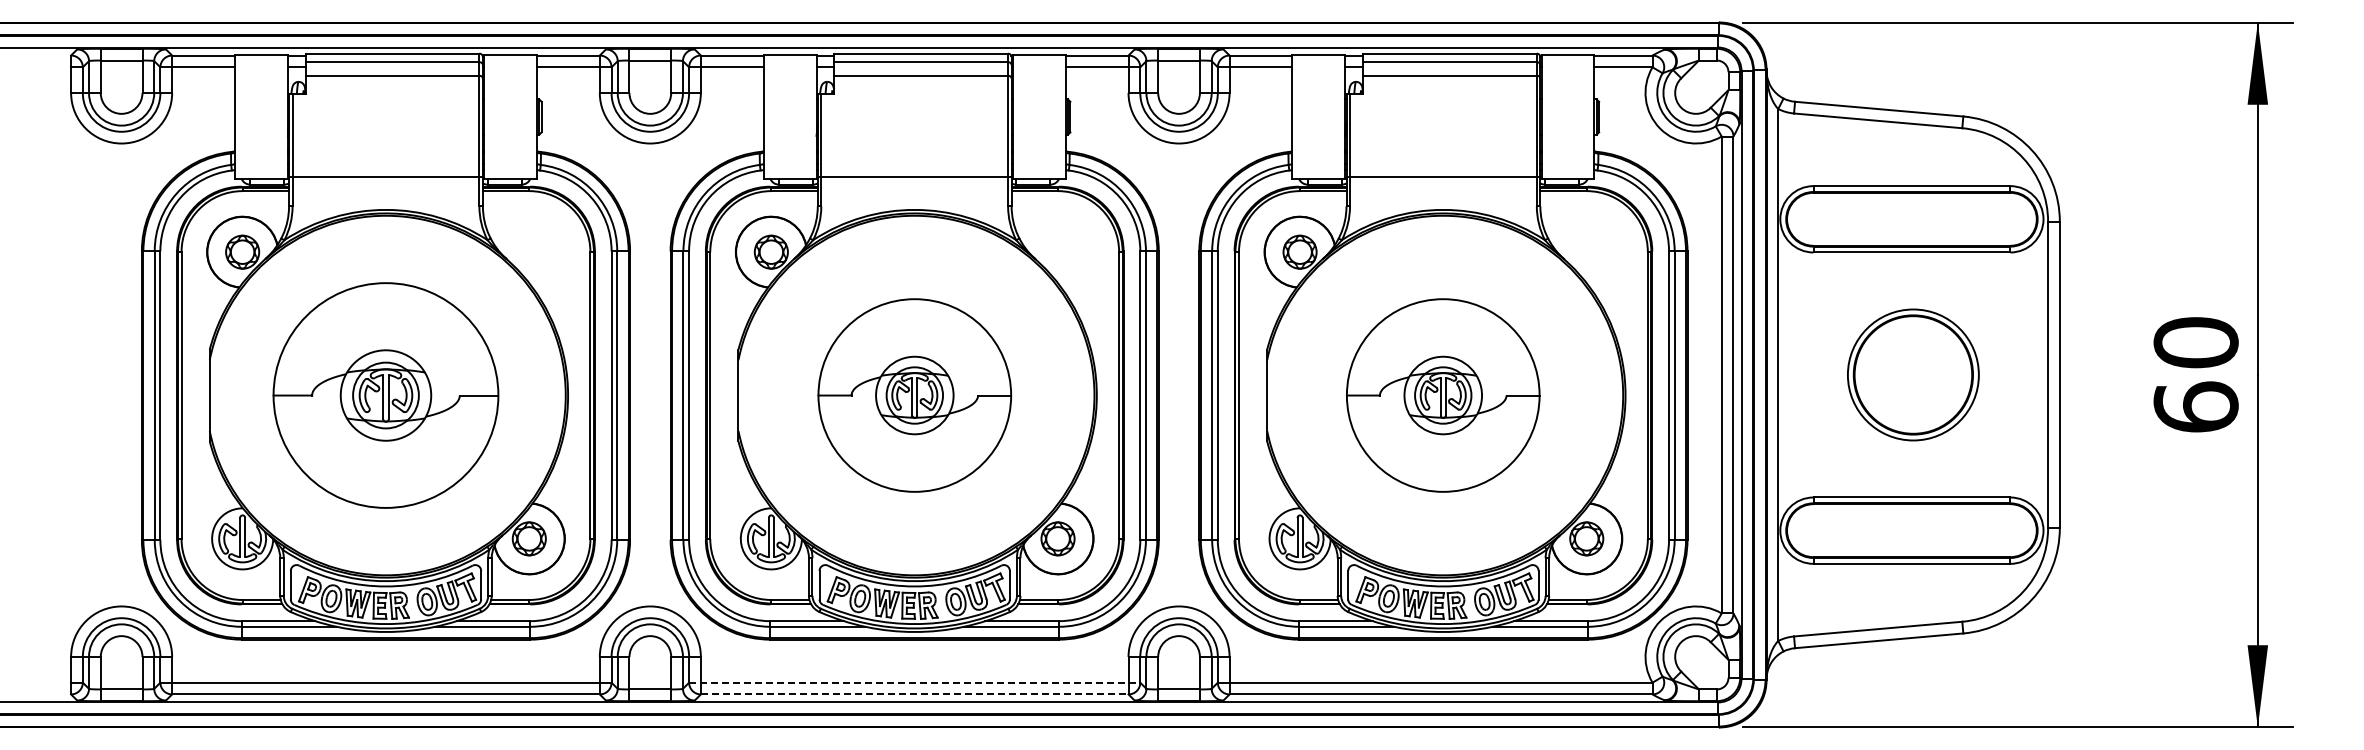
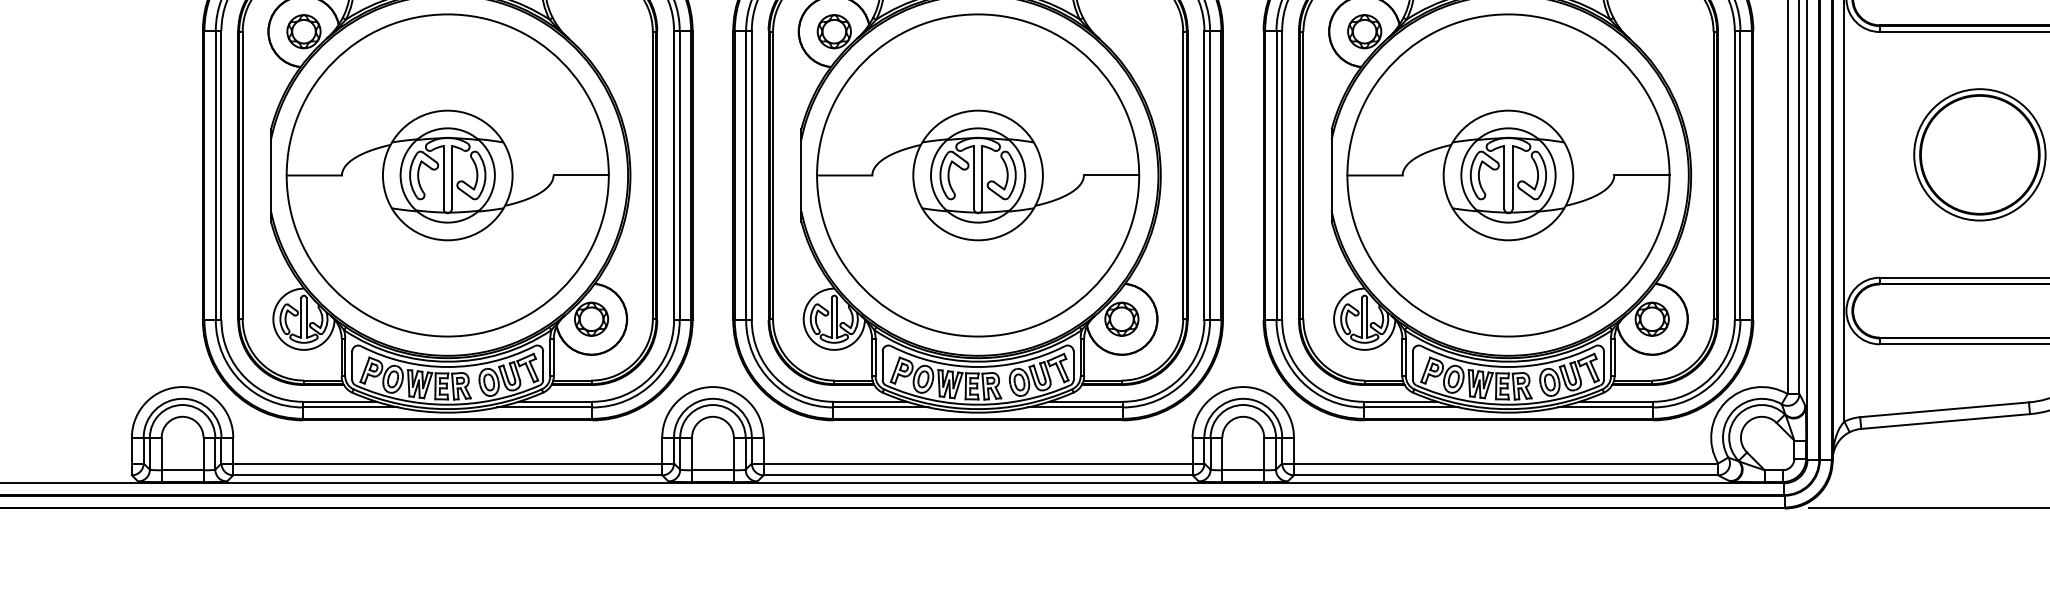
part: (385, 395) -> (447, 175), size x1.43
part: (914, 395) -> (977, 175), size x1.67
part: (1442, 395) -> (1507, 175), size x1.67
line: (914, 682) -> (977, 463), dashed -> solid
line: (914, 694) -> (977, 475), dashed -> solid

